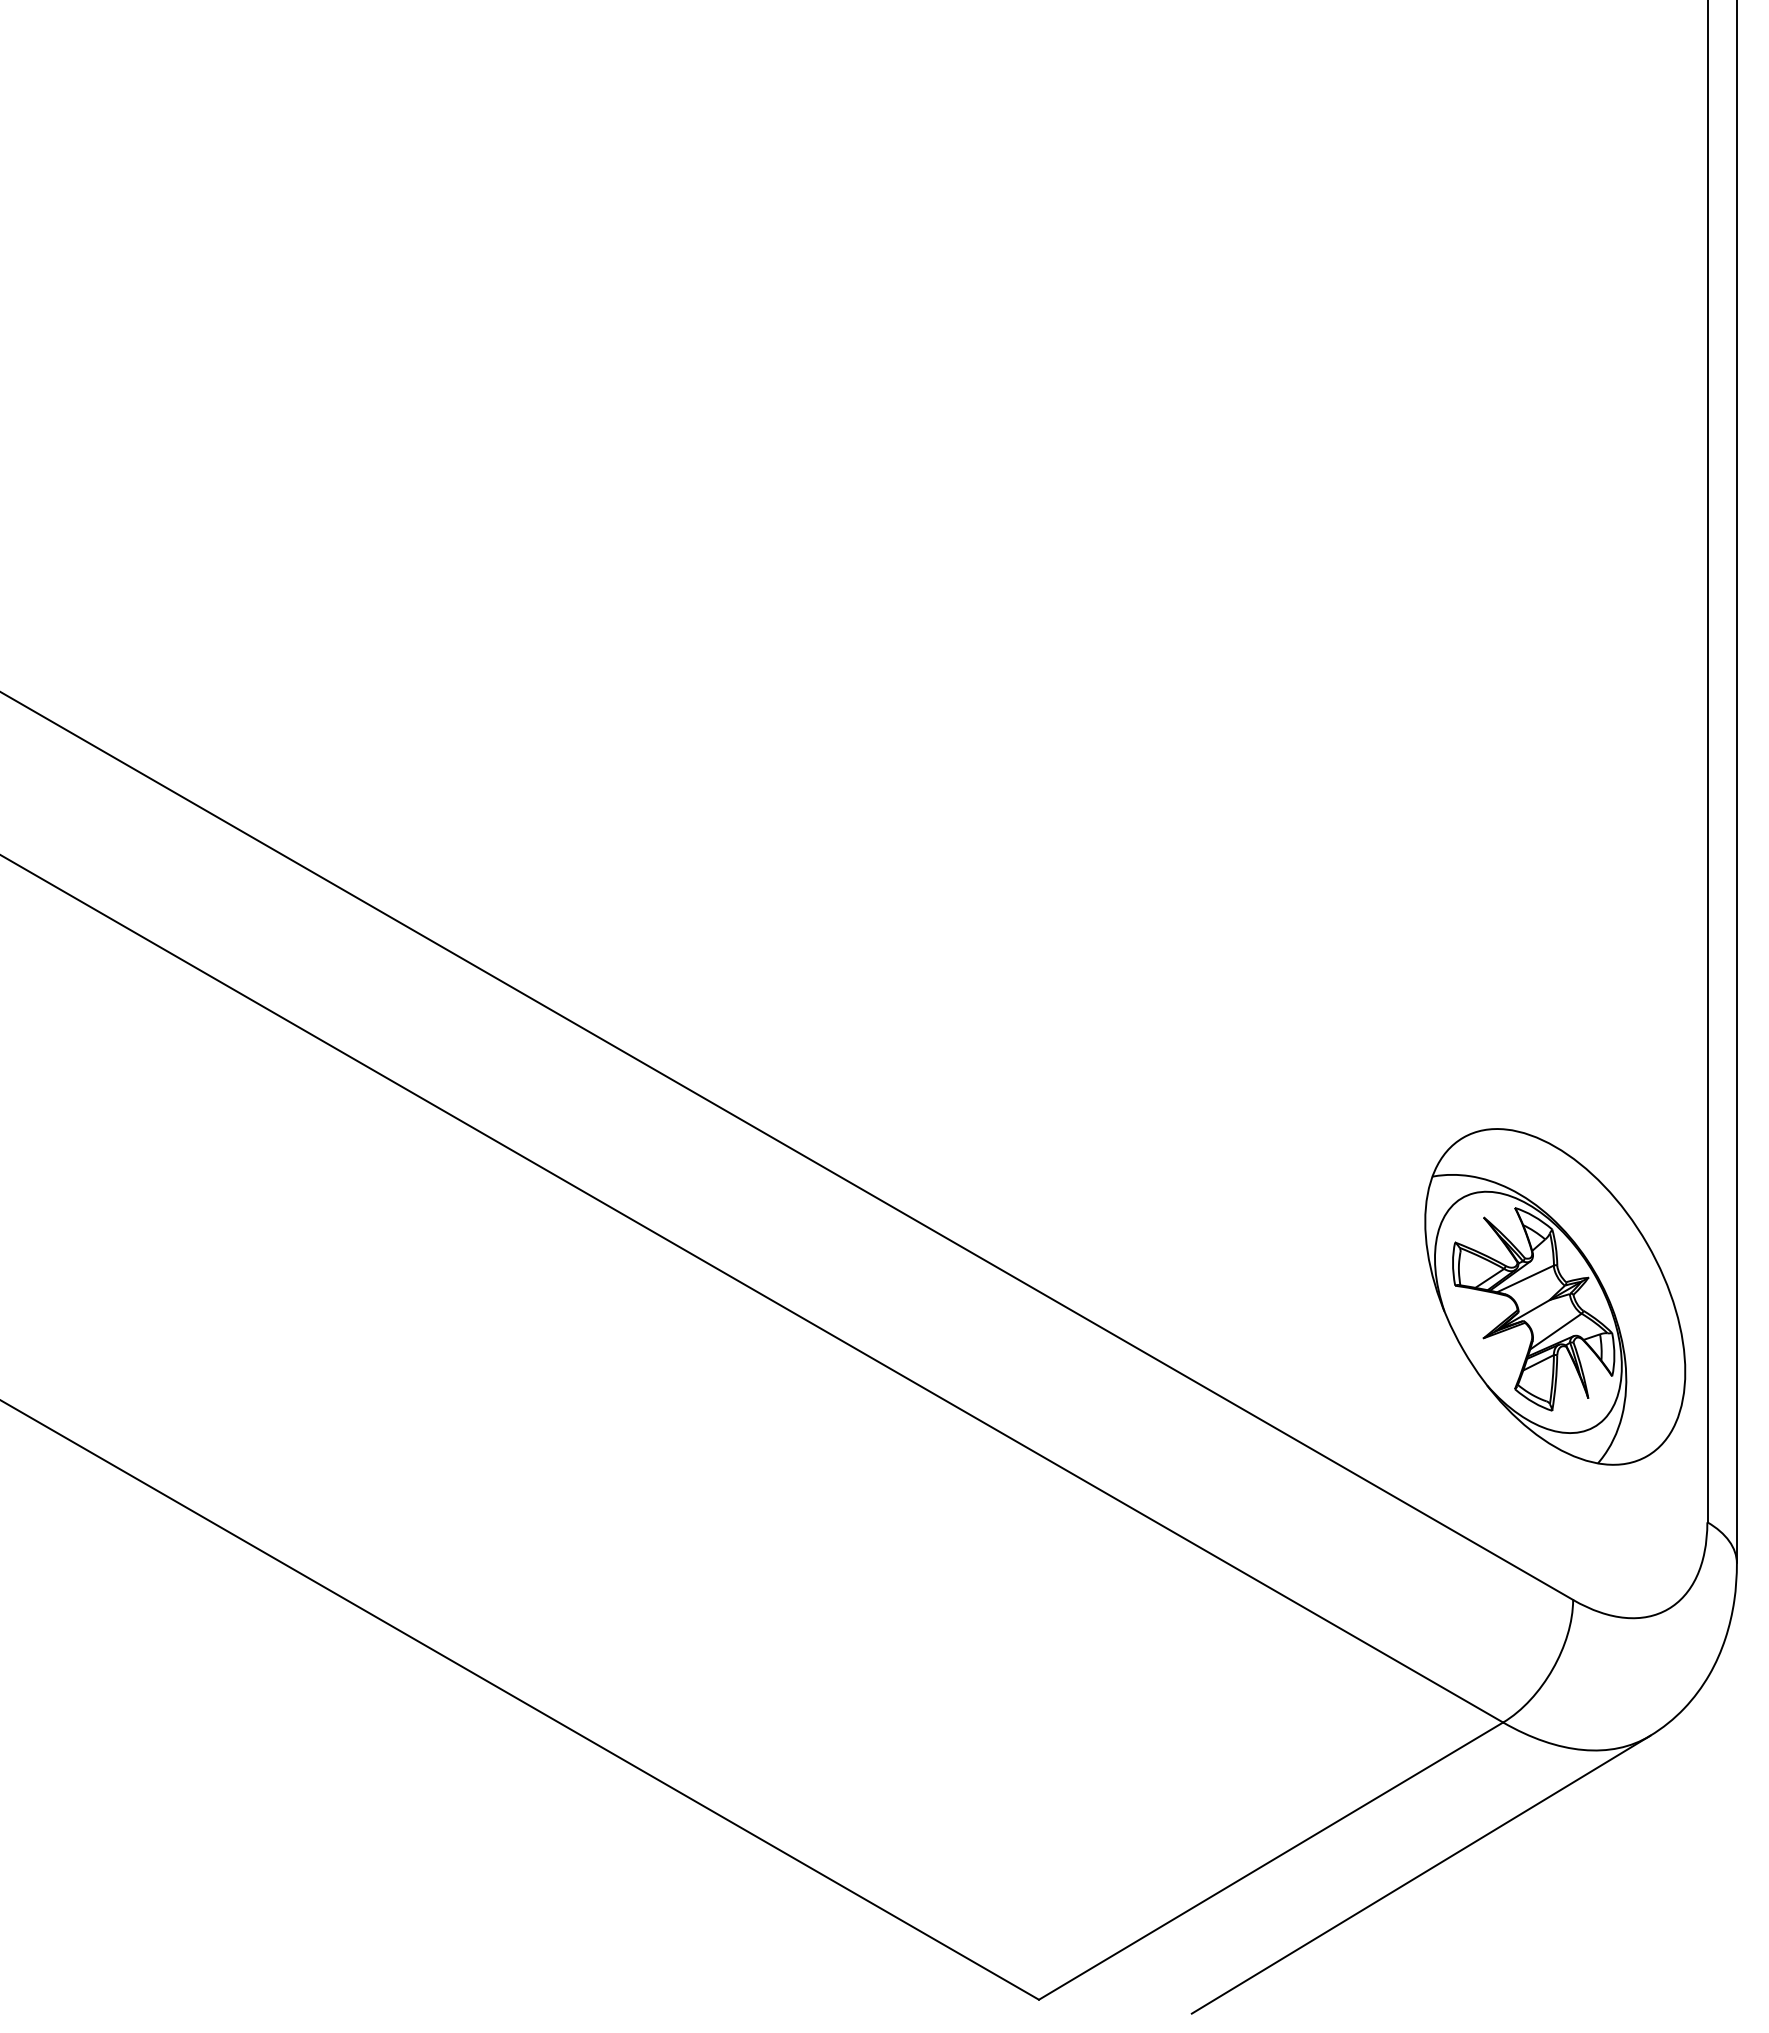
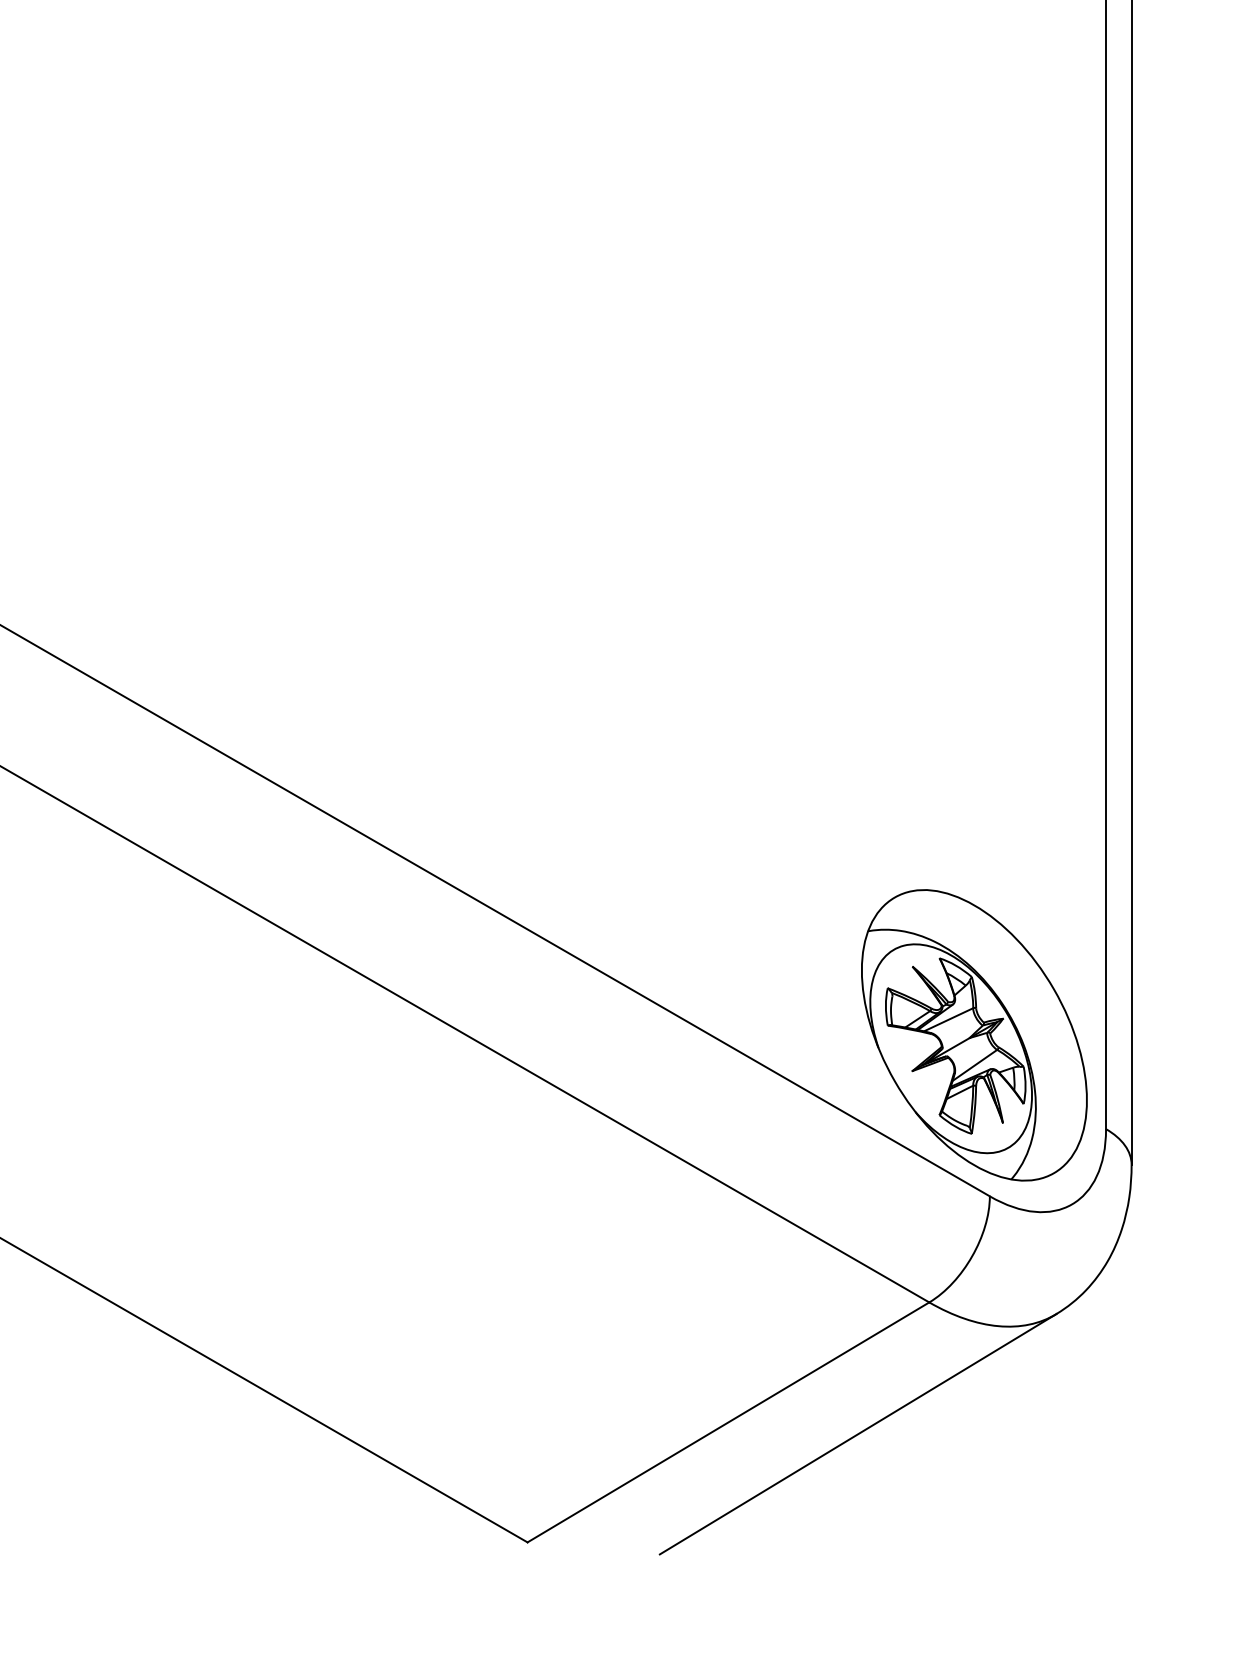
part: (1555, 1296) -> (974, 1034), moved

